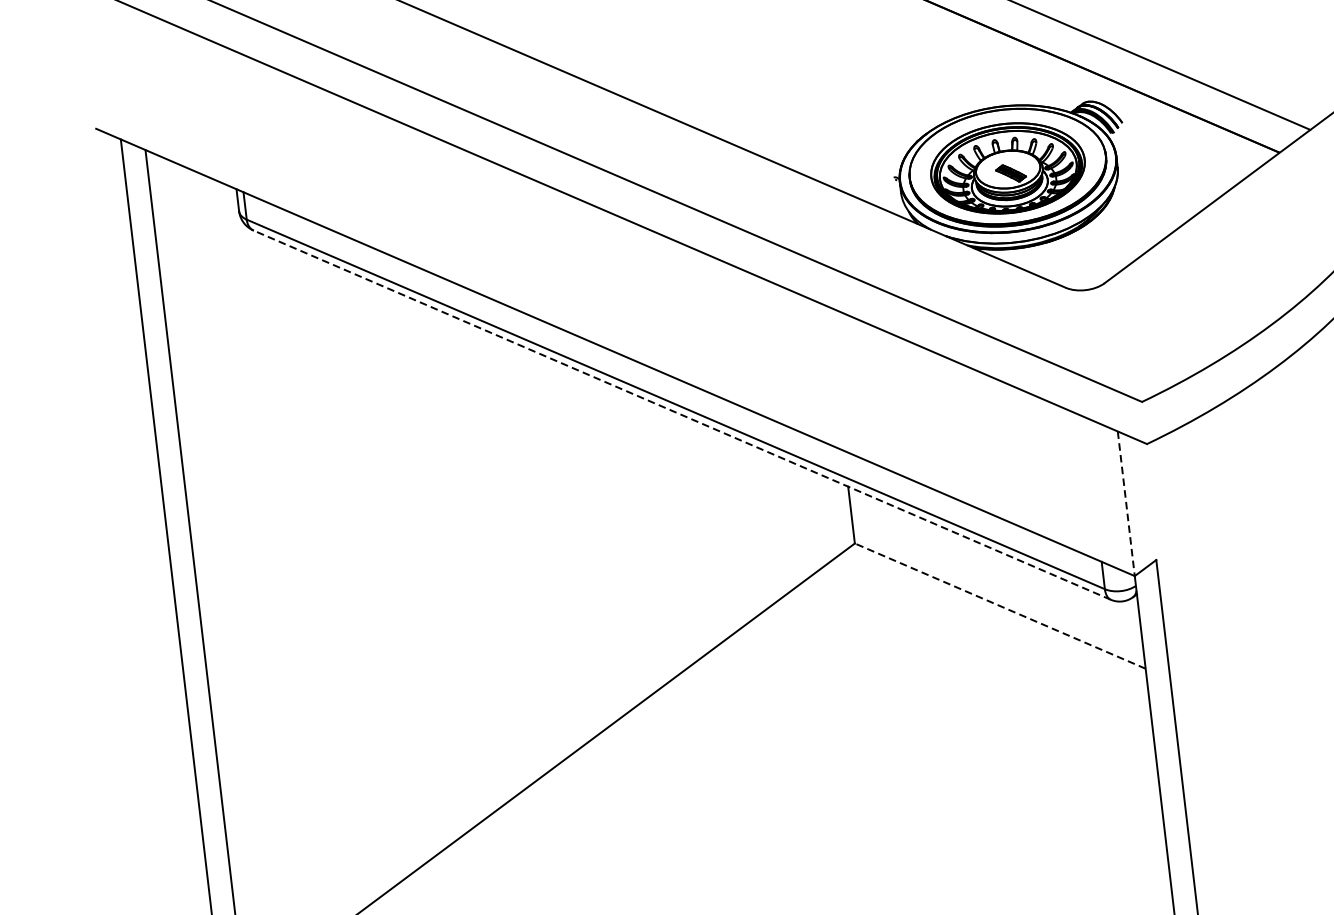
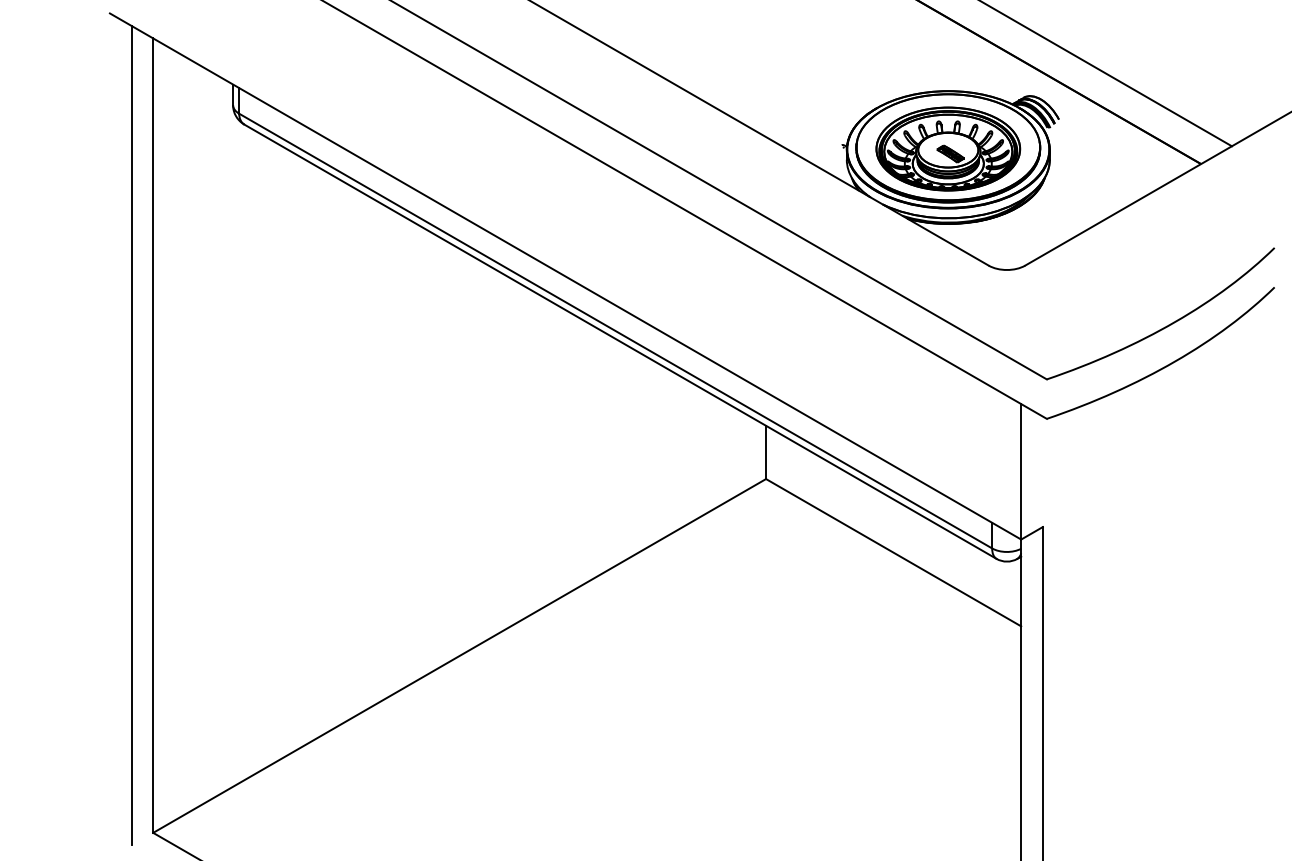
line: (682, 414) -> (620, 341), dashed -> solid
line: (1126, 503) -> (1021, 471), dashed -> solid
line: (1000, 605) -> (893, 552), dashed -> solid

